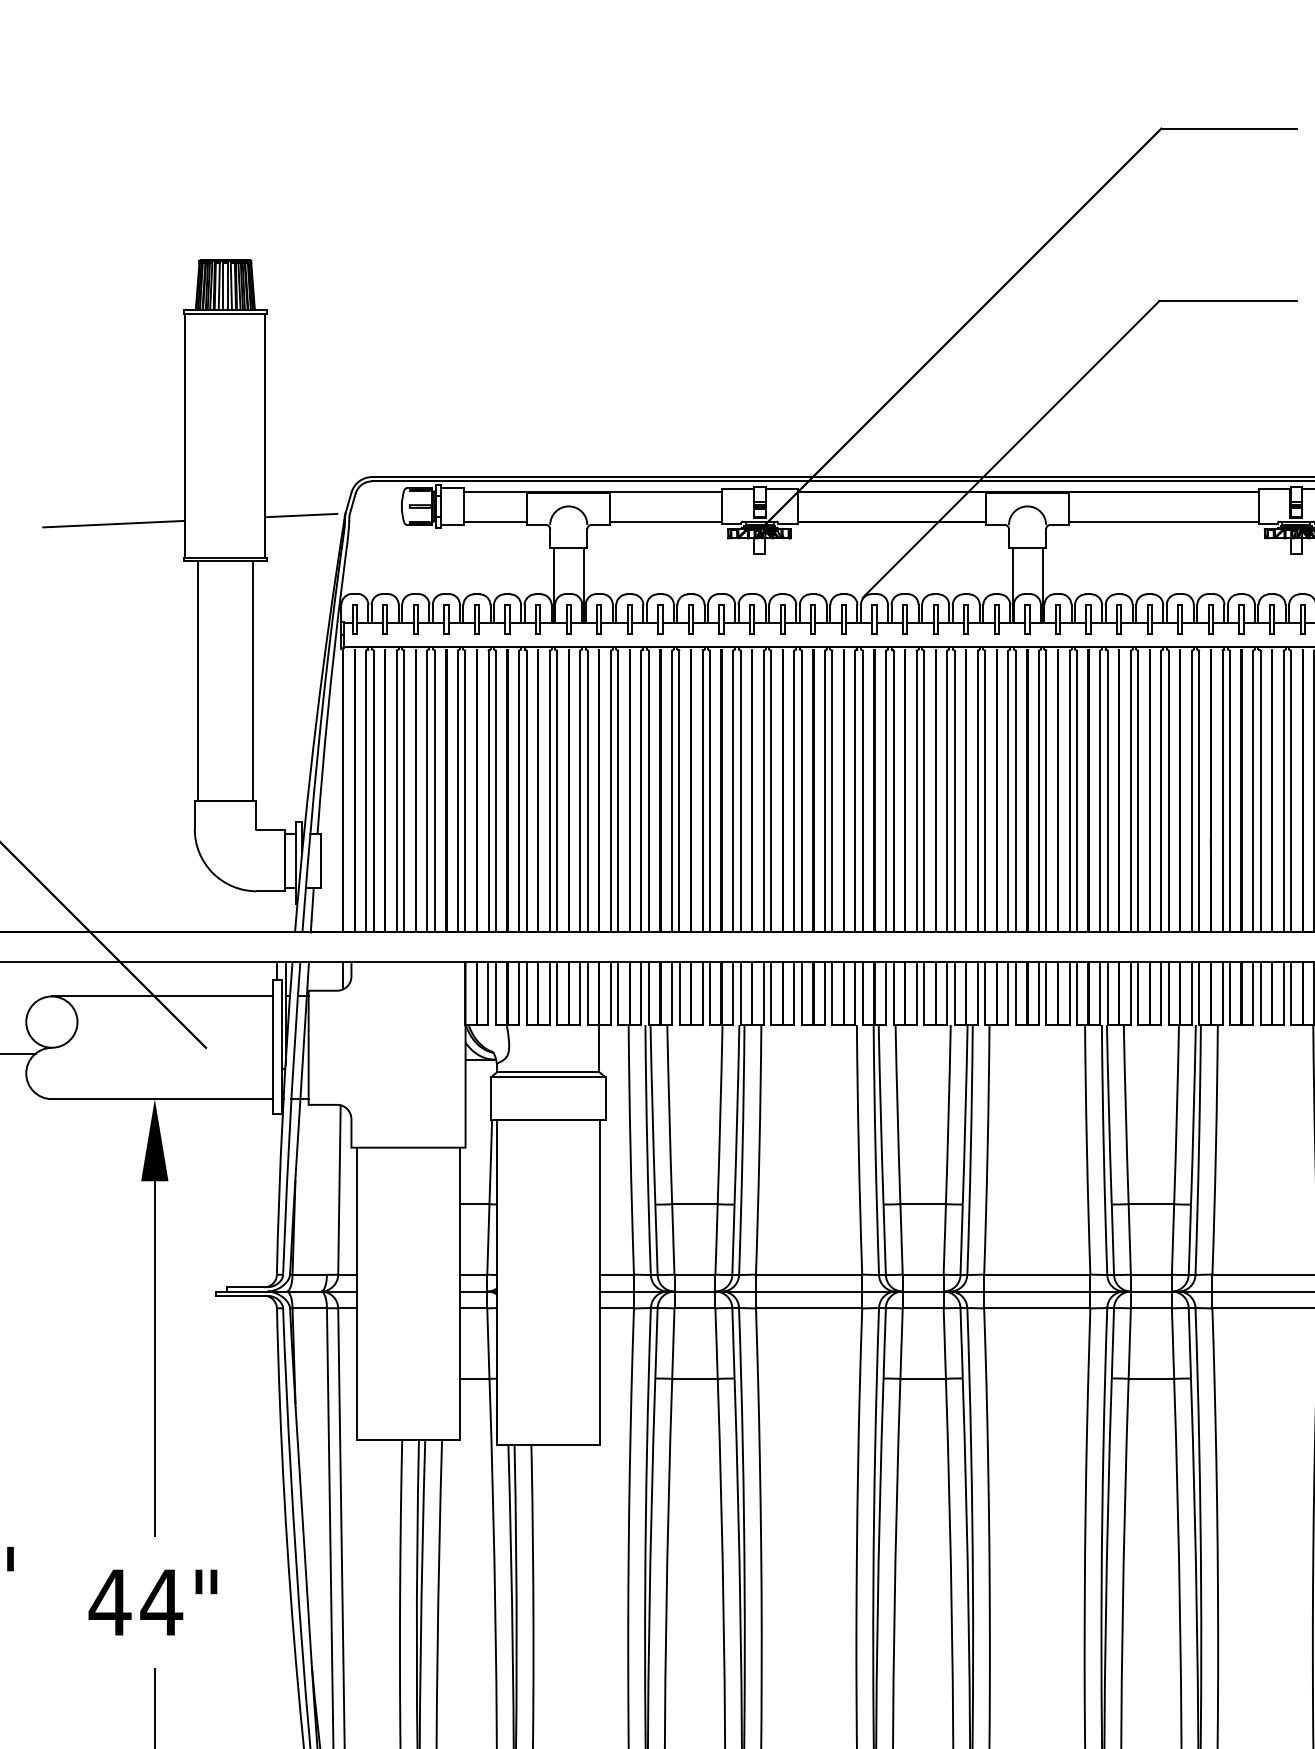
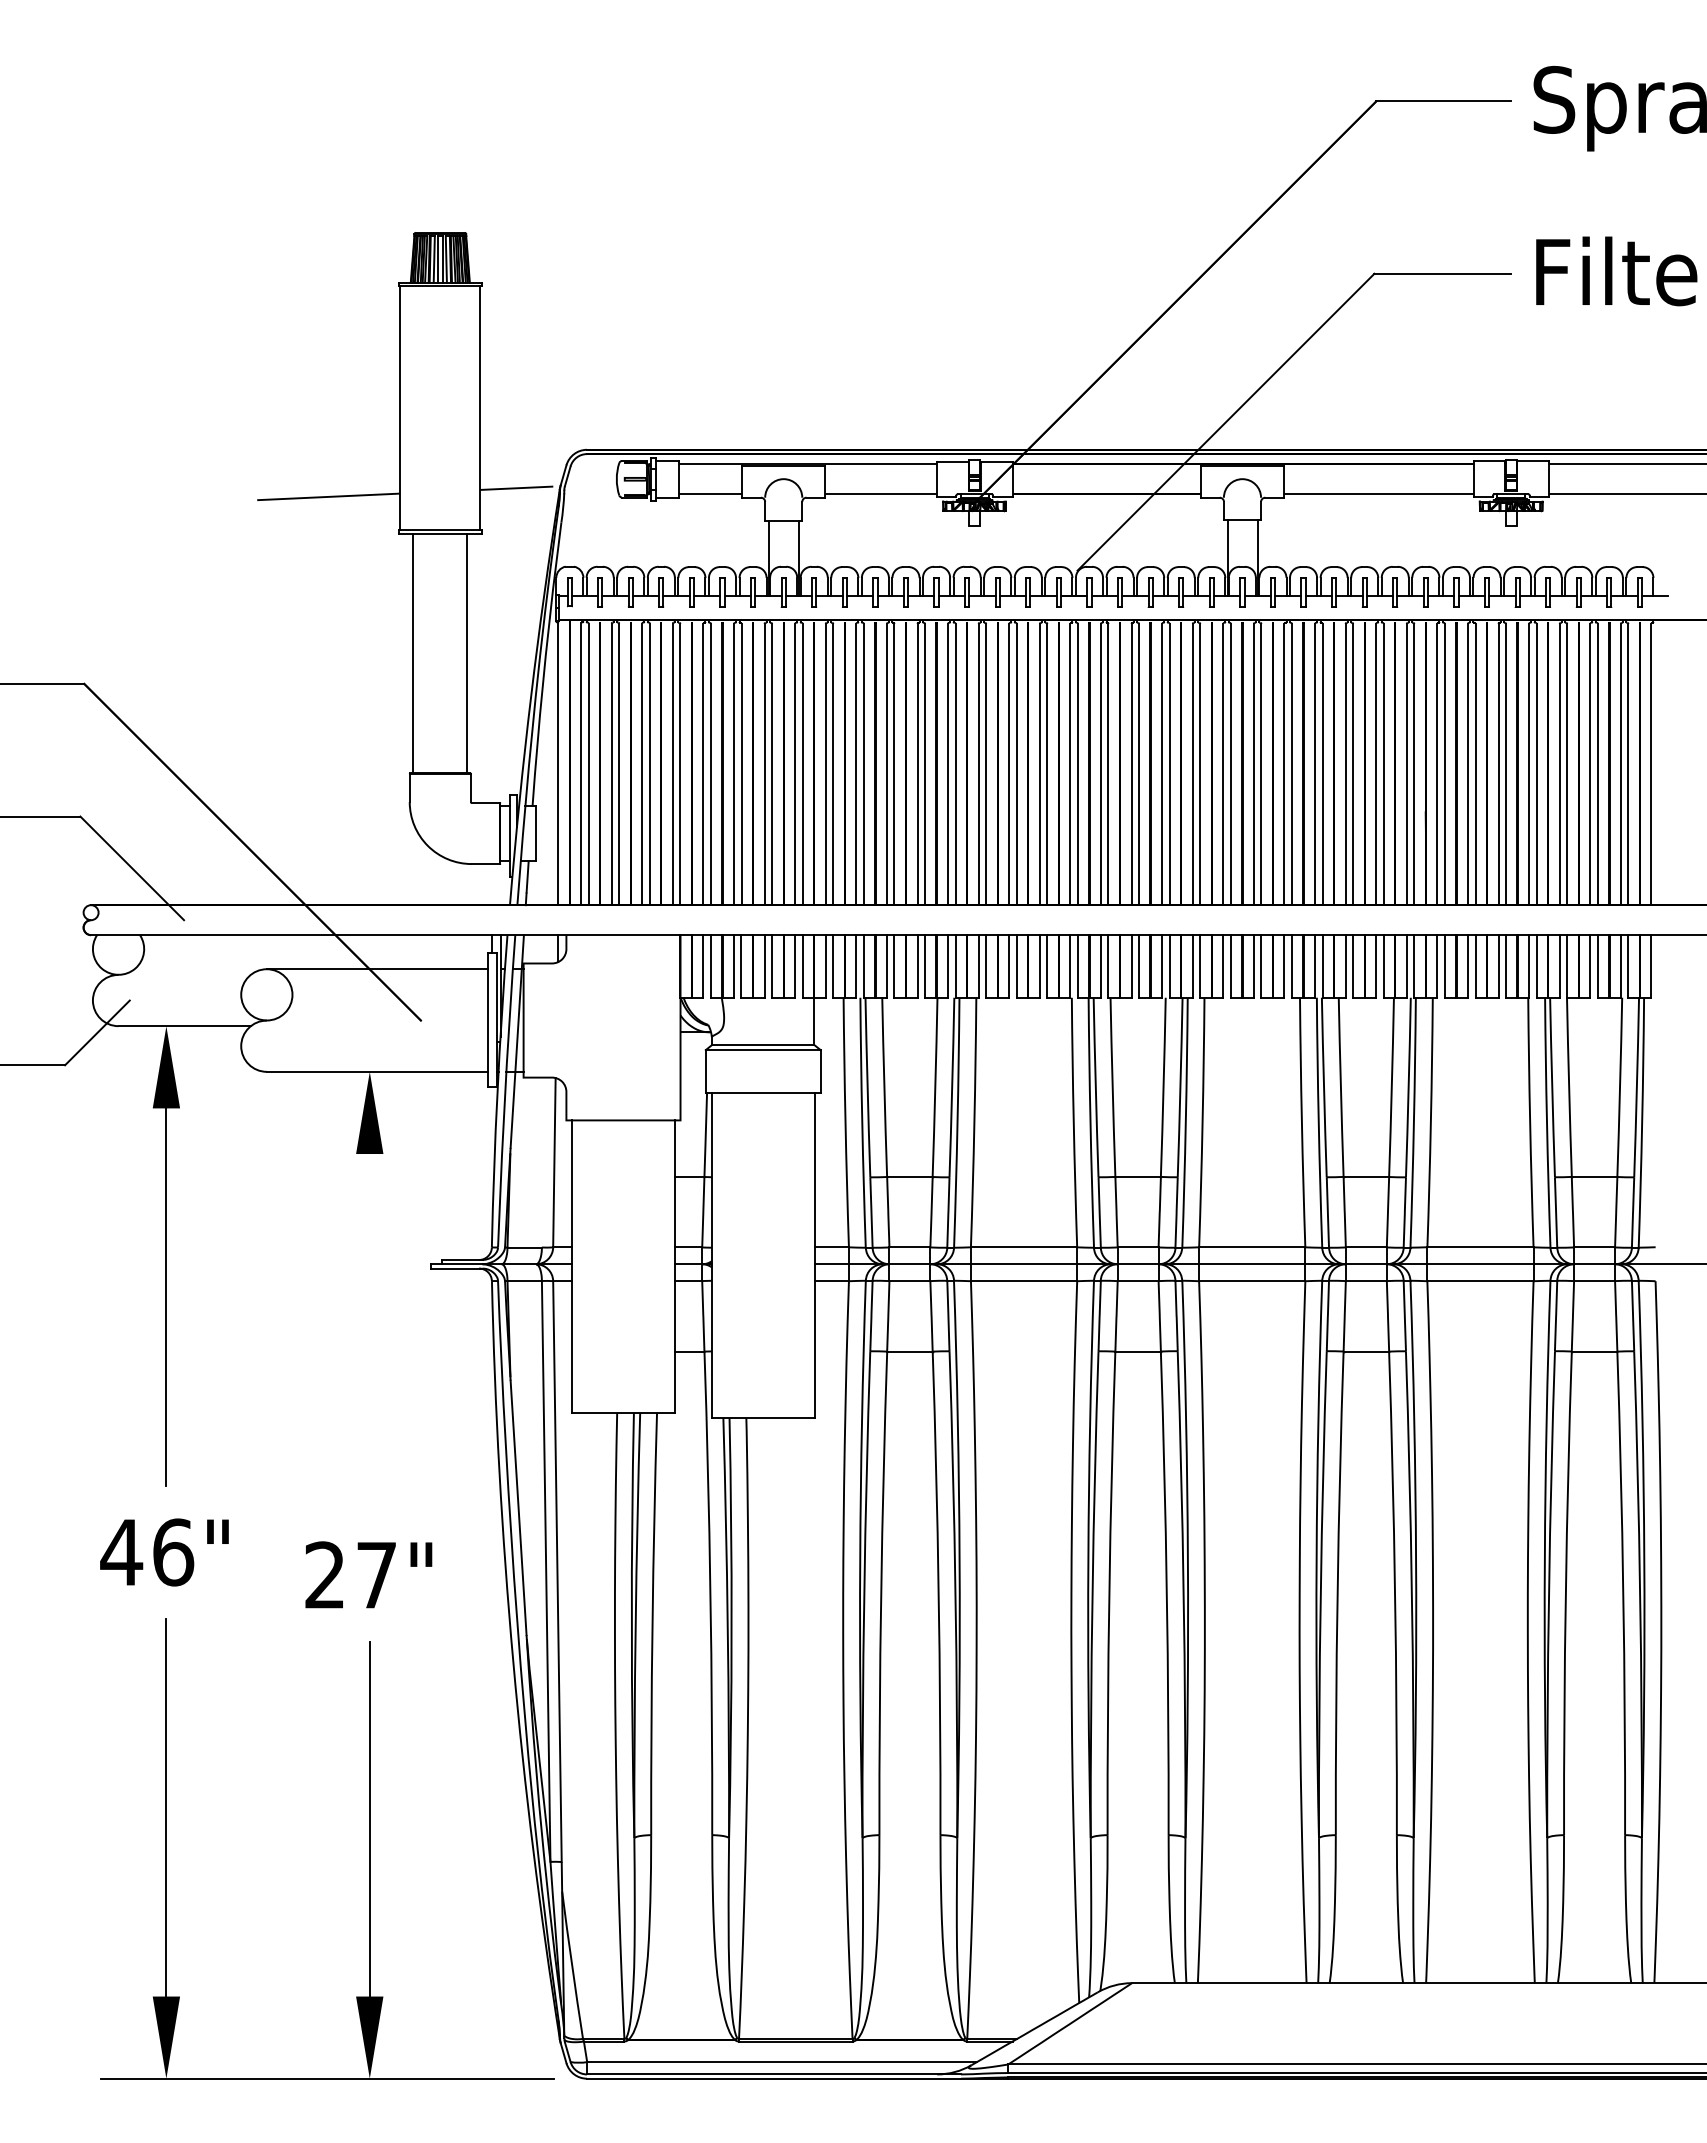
line: (154, 1358) -> (369, 1331), removed
text: (135, 1601) -> (350, 1574), 44" -> 27"

